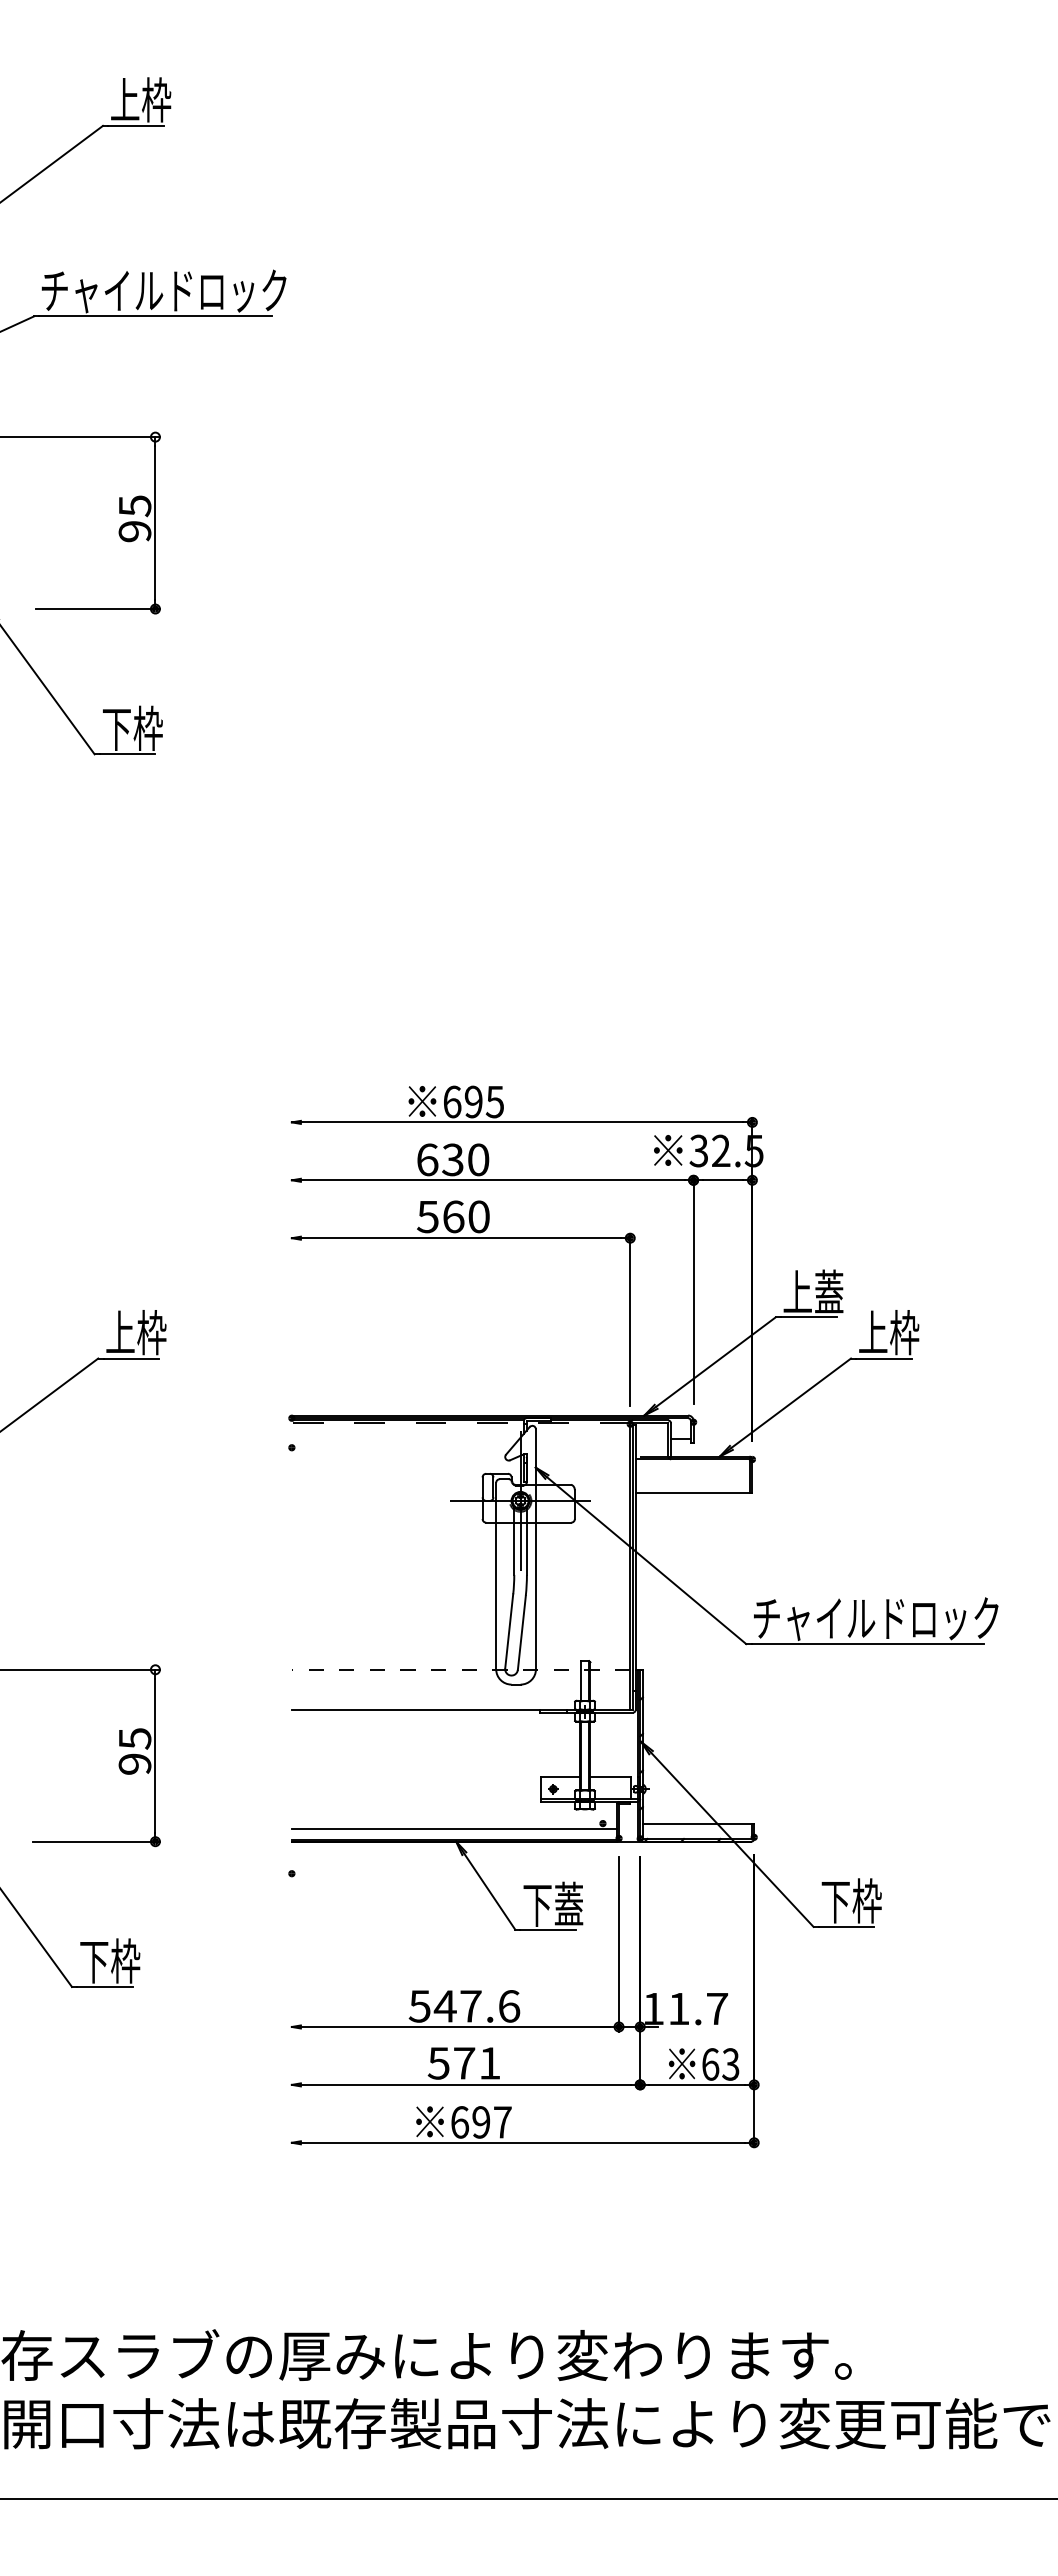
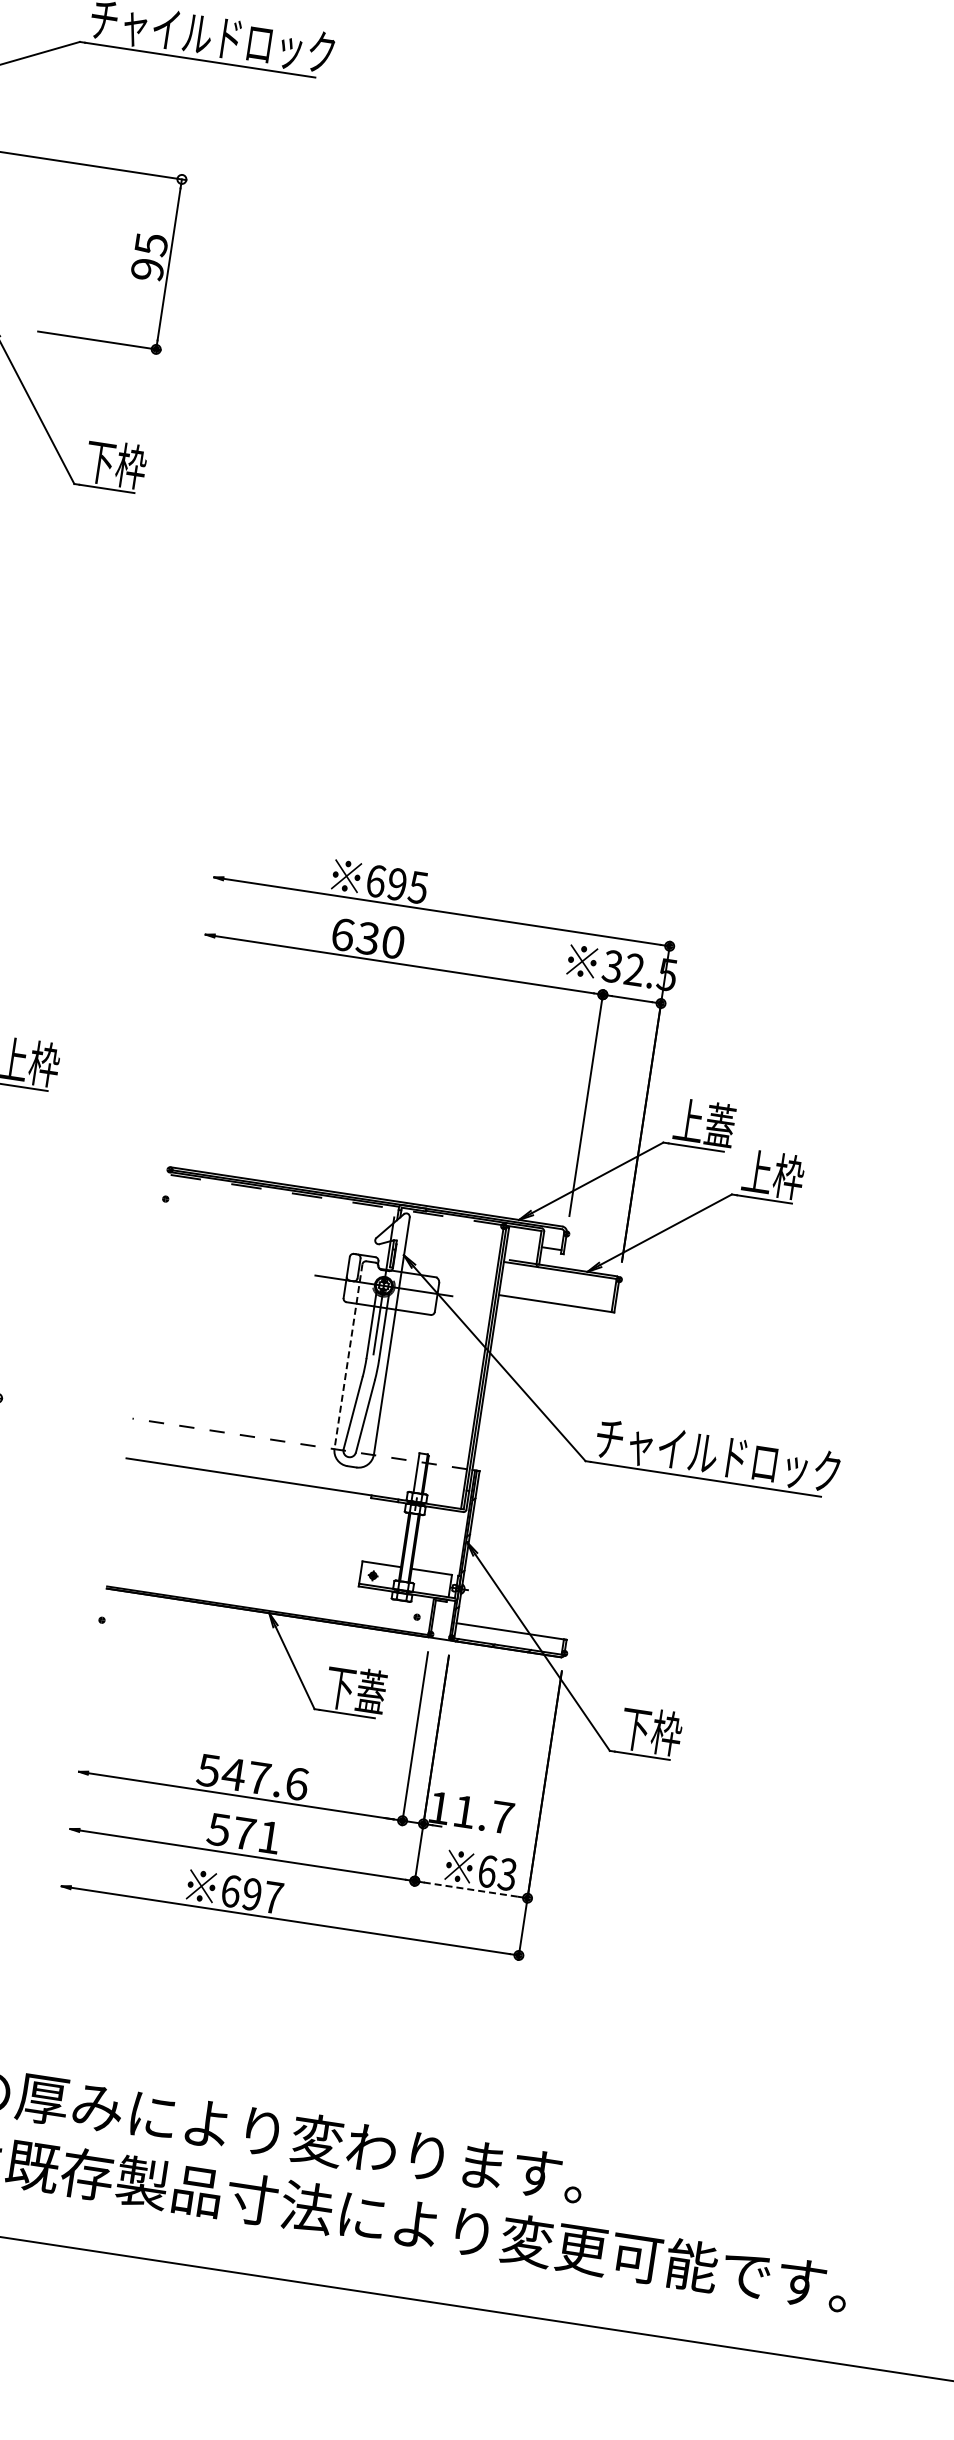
part: (462, 1238) -> (365, 1017), removed
line: (496, 1576) -> (348, 1356), solid -> dashed
line: (453, 1829) -> (268, 1600), removed
line: (697, 2084) -> (471, 1889), solid -> dashed

